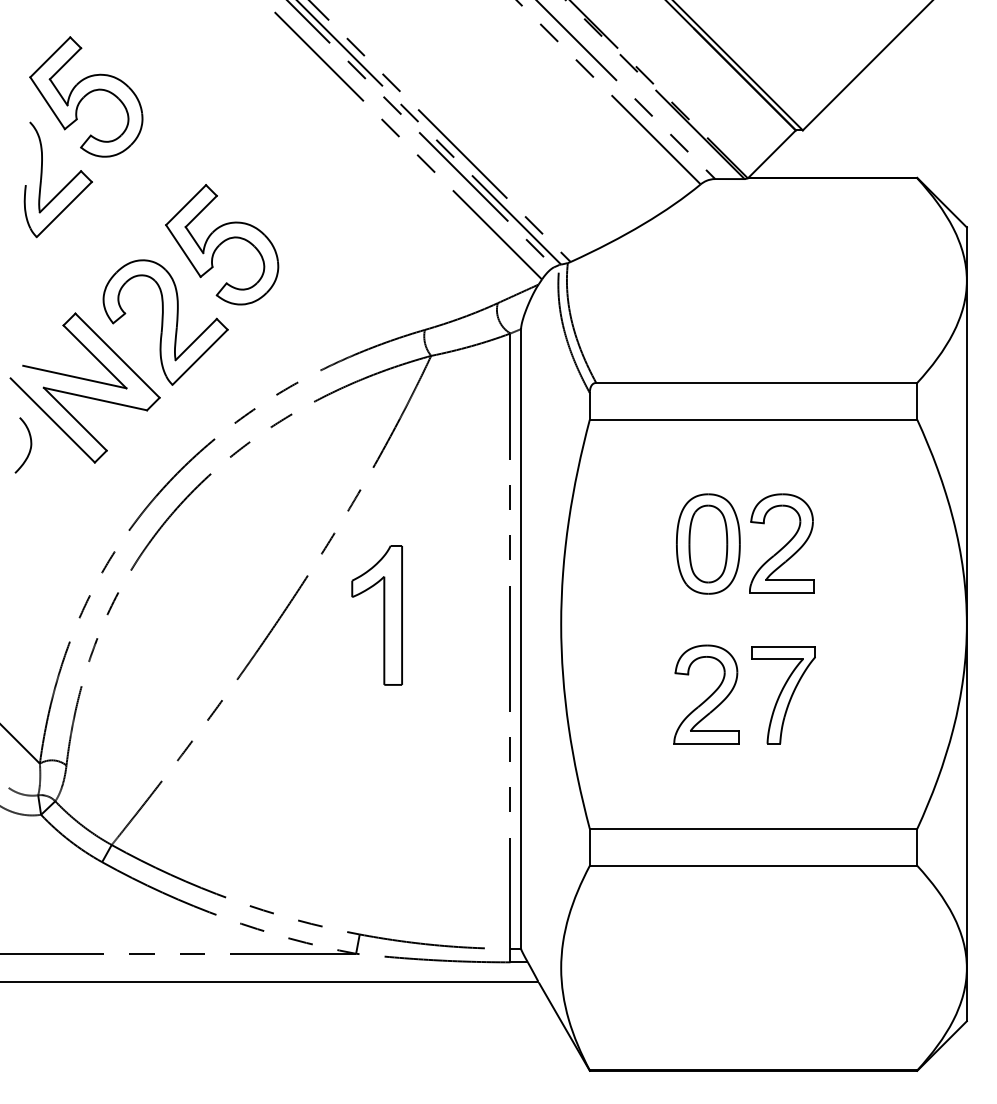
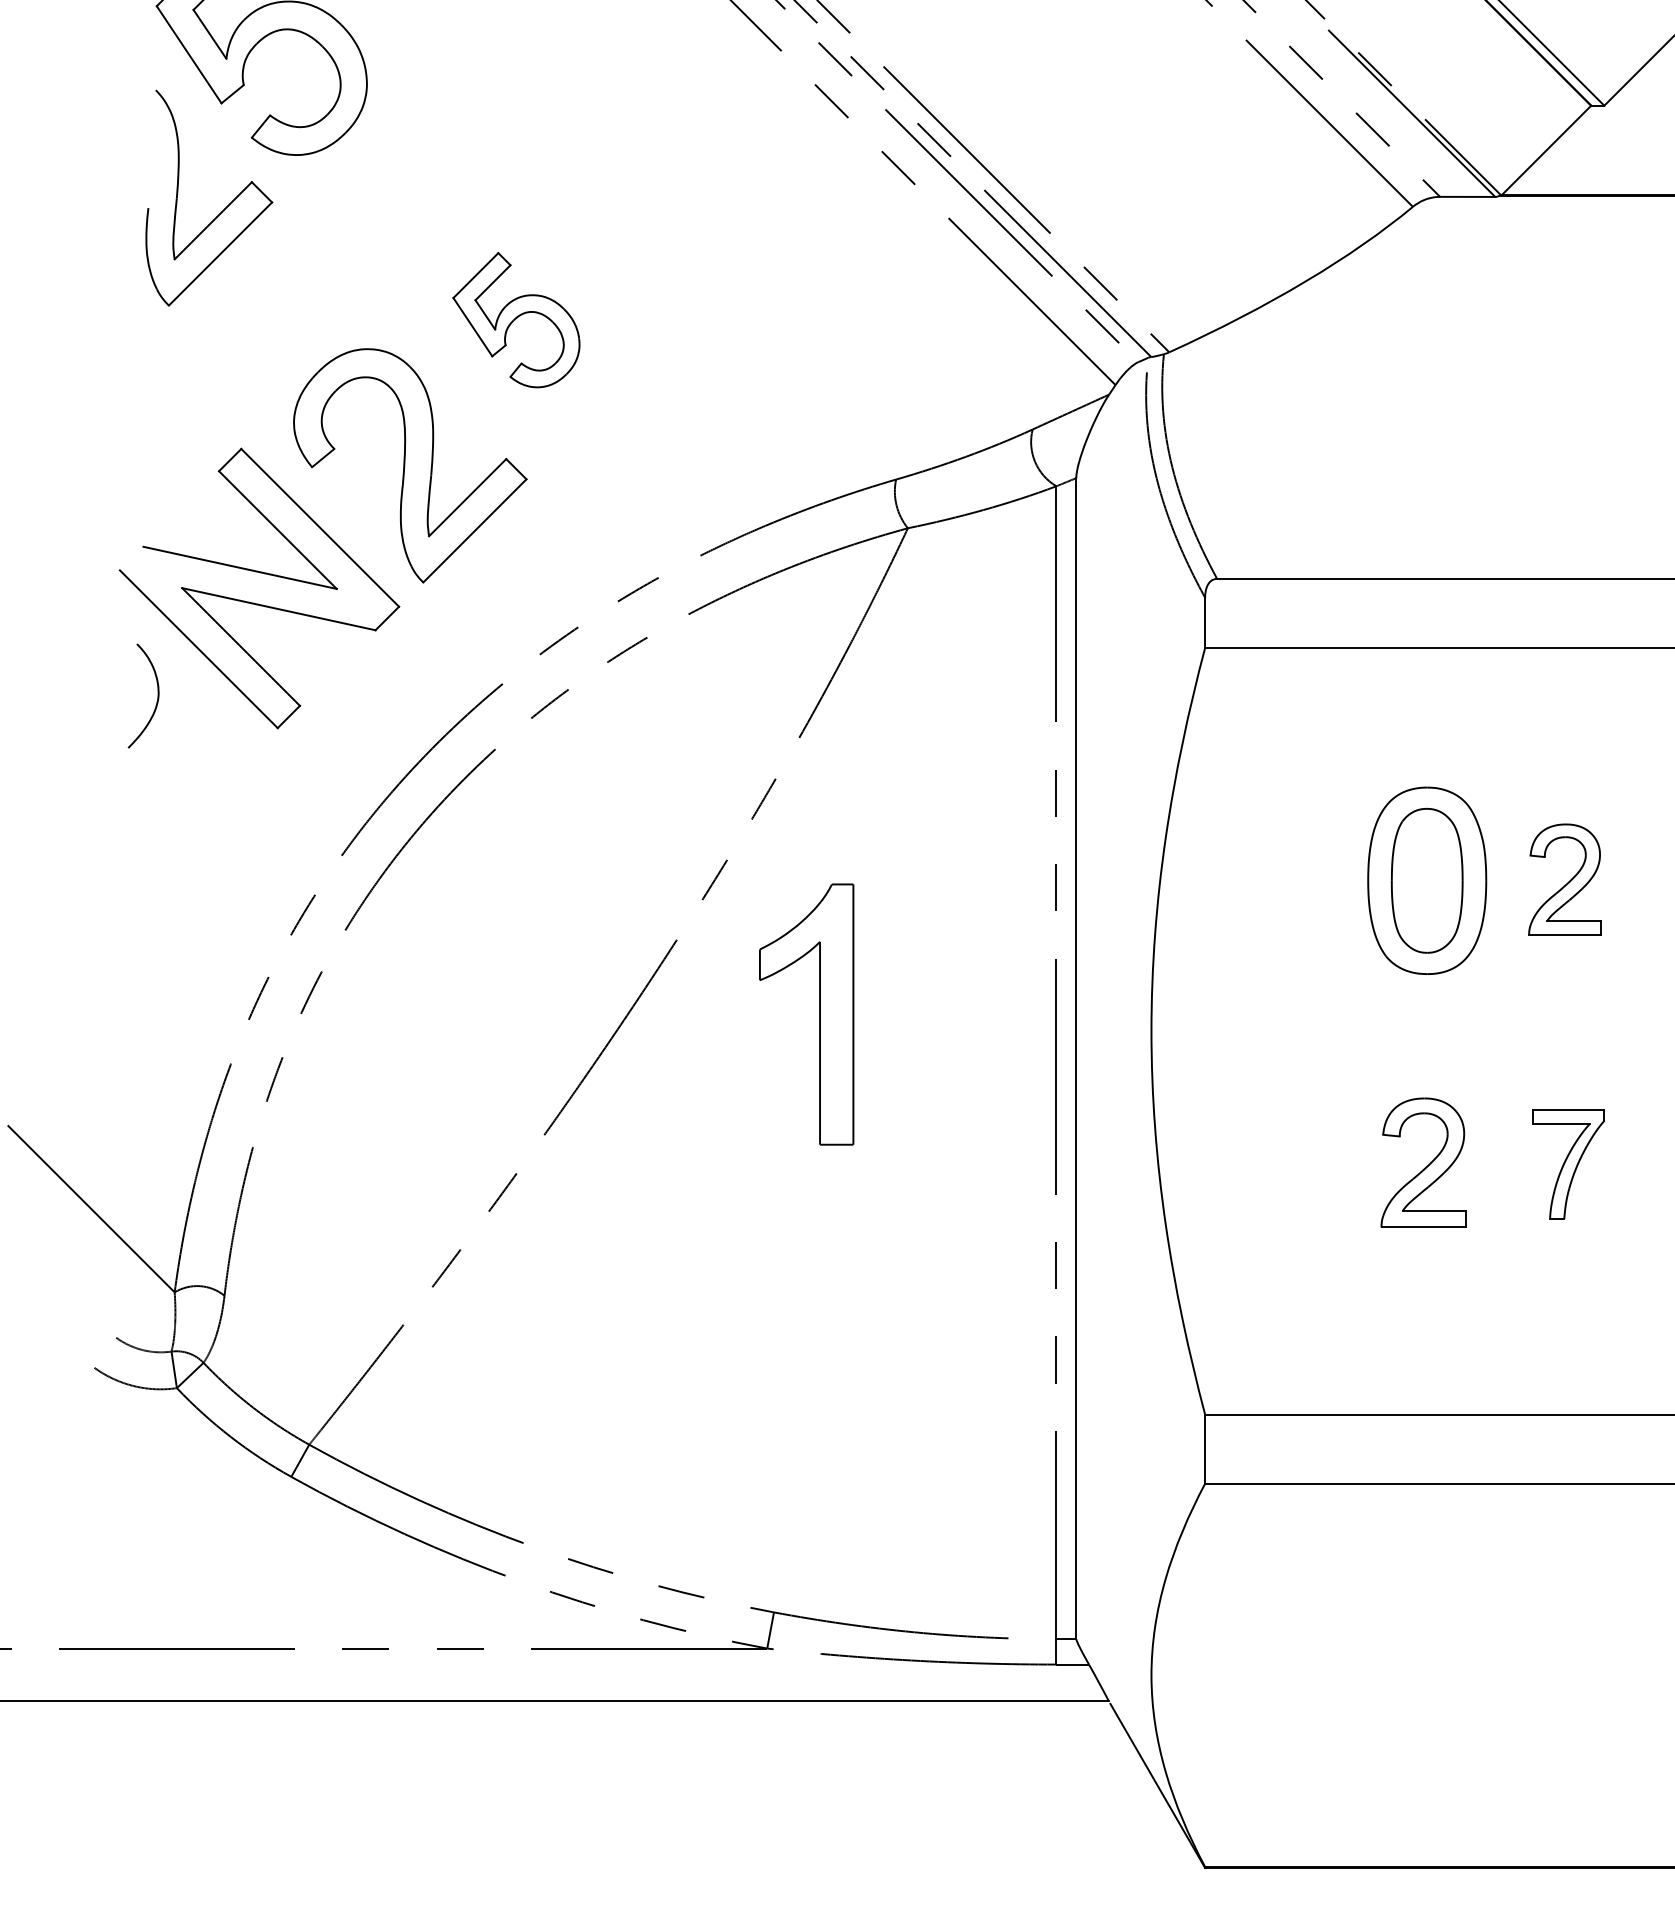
part: (222, 244) -> (516, 319), size x0.6
part: (781, 543) -> (1564, 879), size x0.6
part: (706, 694) -> (1423, 1162), size x0.7
part: (783, 695) -> (1568, 1164), size x0.6

